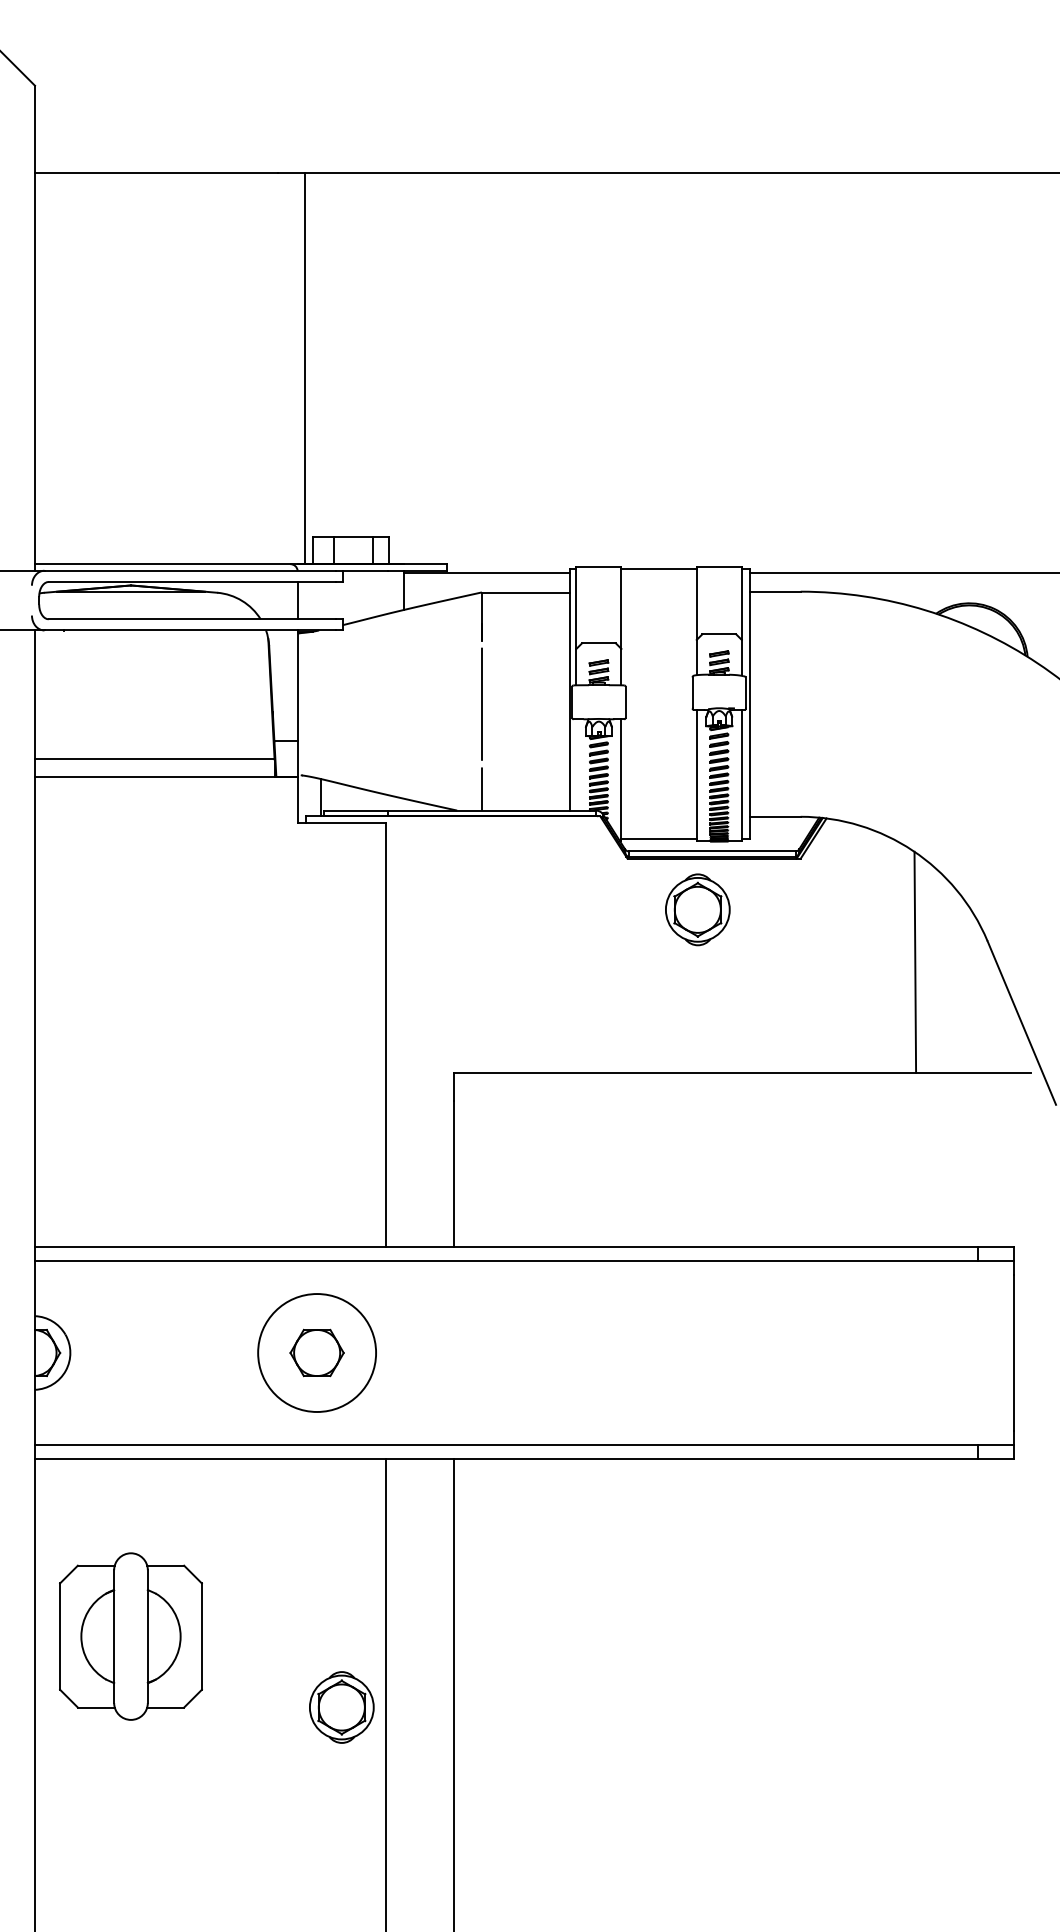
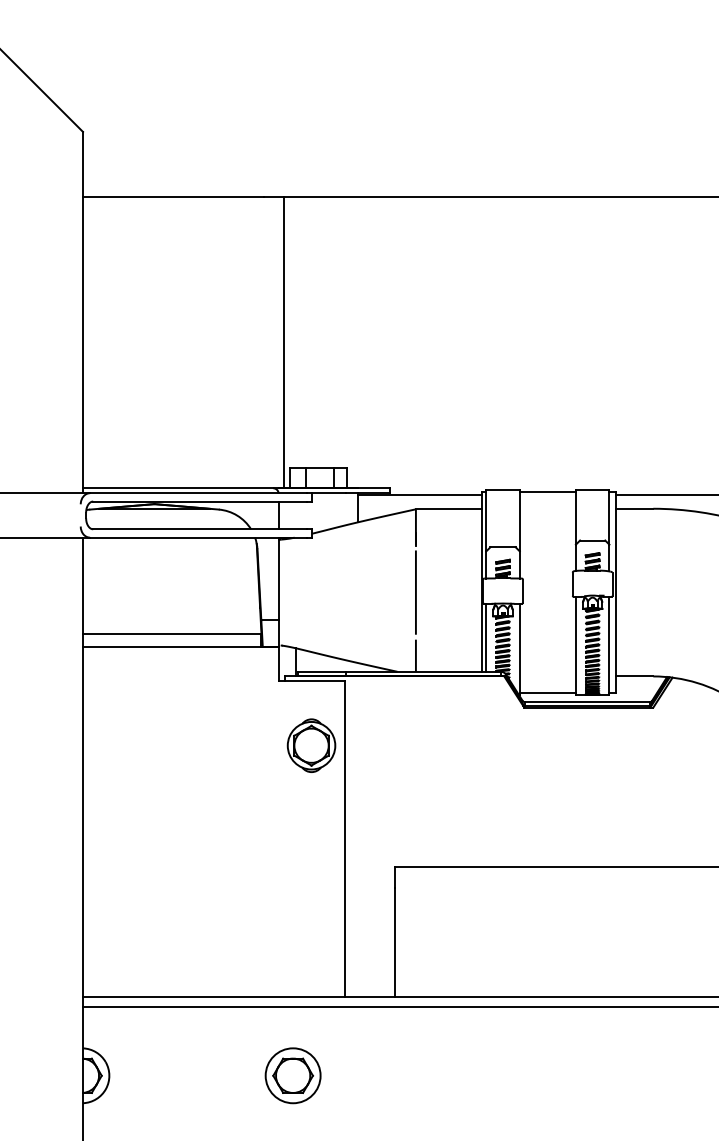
line: (576, 764) -> (486, 637), added
part: (697, 909) -> (311, 745), moved
circle: (317, 1352) -> (293, 1075), size x0.62

